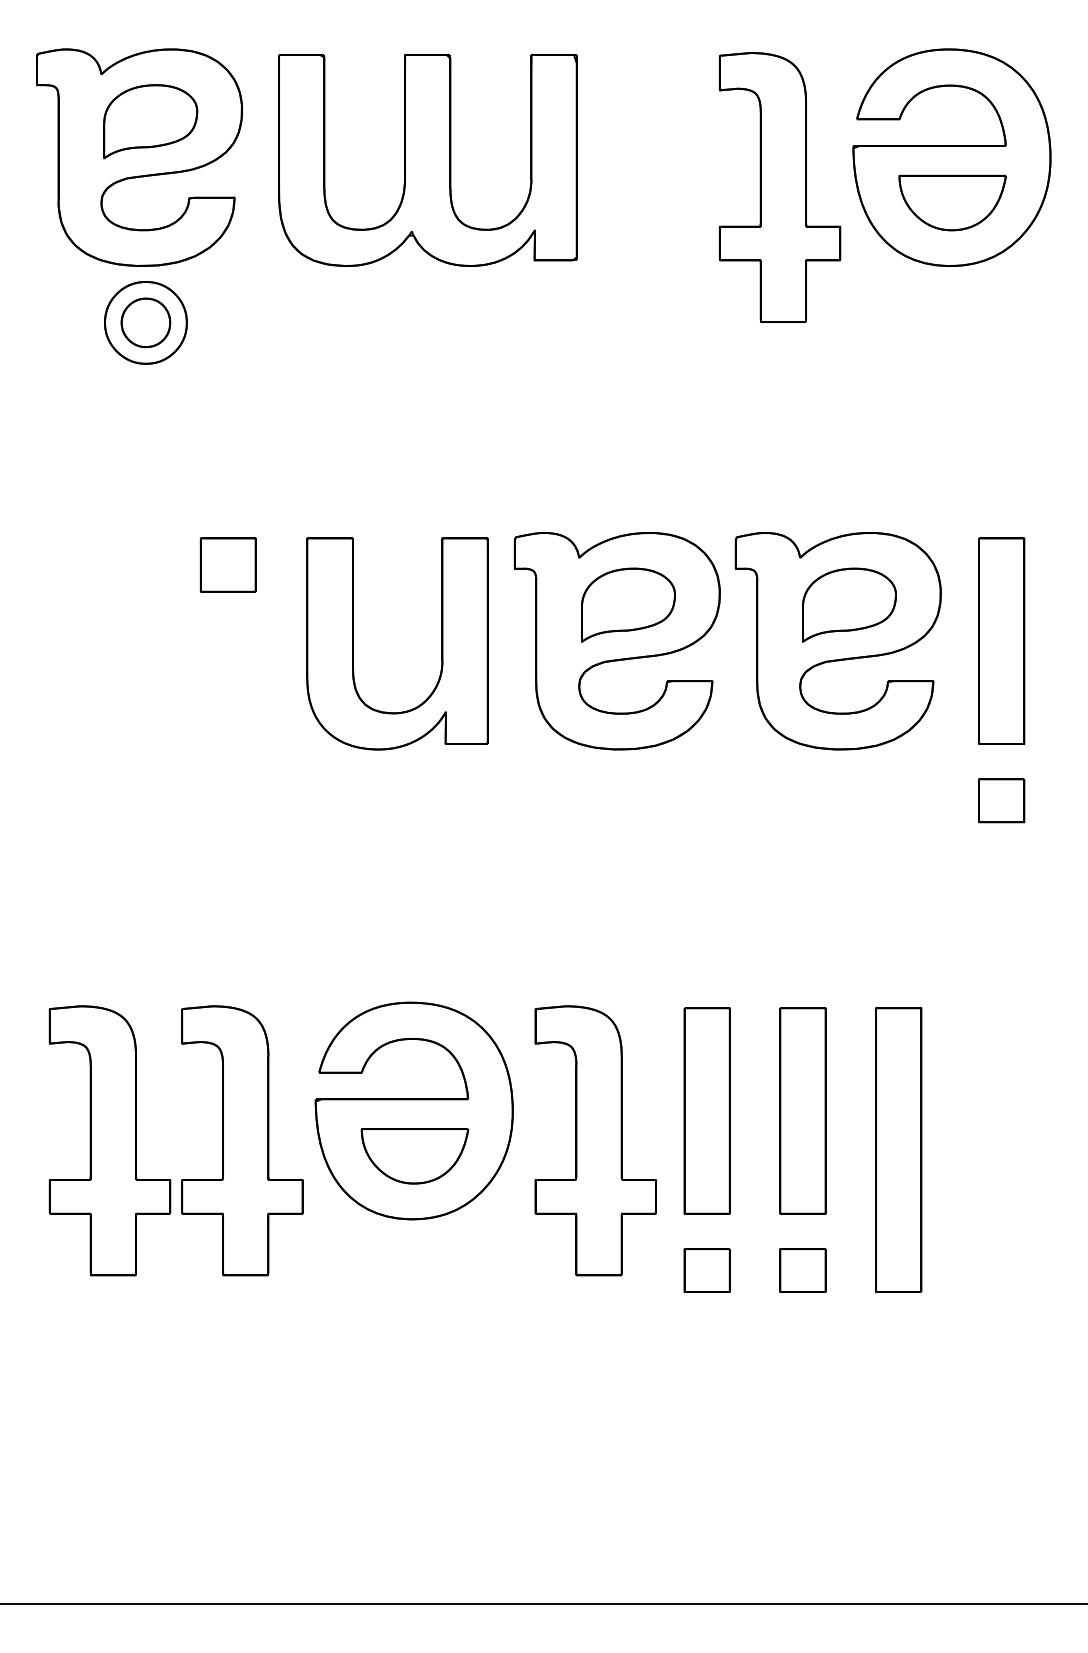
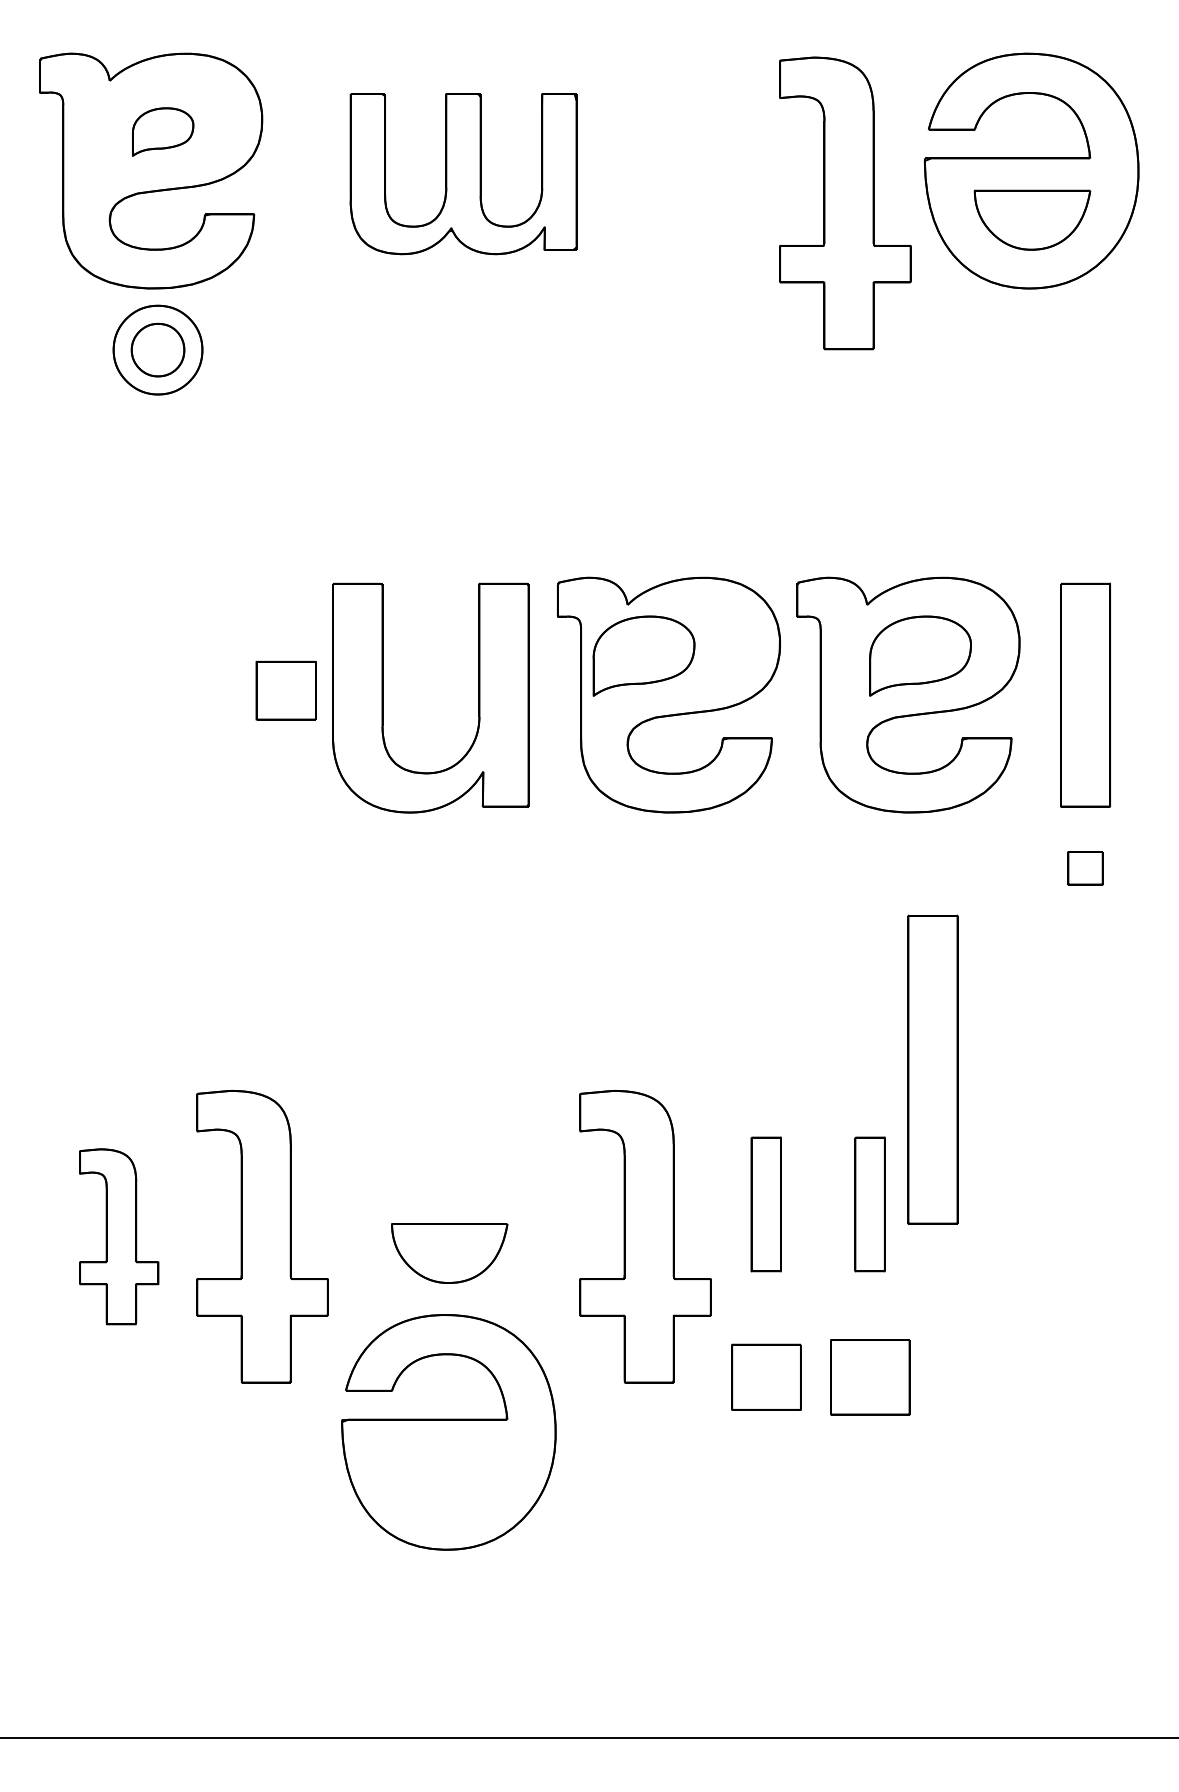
part: (150, 121) -> (162, 131), size x0.6
part: (427, 159) -> (463, 173), size x0.7
part: (227, 564) -> (285, 690), moved
part: (627, 604) -> (643, 655), moved
part: (1001, 801) -> (1085, 868), size x0.7
part: (413, 1111) -> (448, 1432), moved
part: (706, 1111) -> (765, 1204), size x0.6
part: (802, 1111) -> (869, 1204), size x0.6
part: (110, 1140) -> (119, 1236), size x0.6
part: (898, 1149) -> (932, 1069), moved
part: (706, 1270) -> (765, 1377), size x1.4
part: (802, 1270) -> (869, 1377), size x1.6

